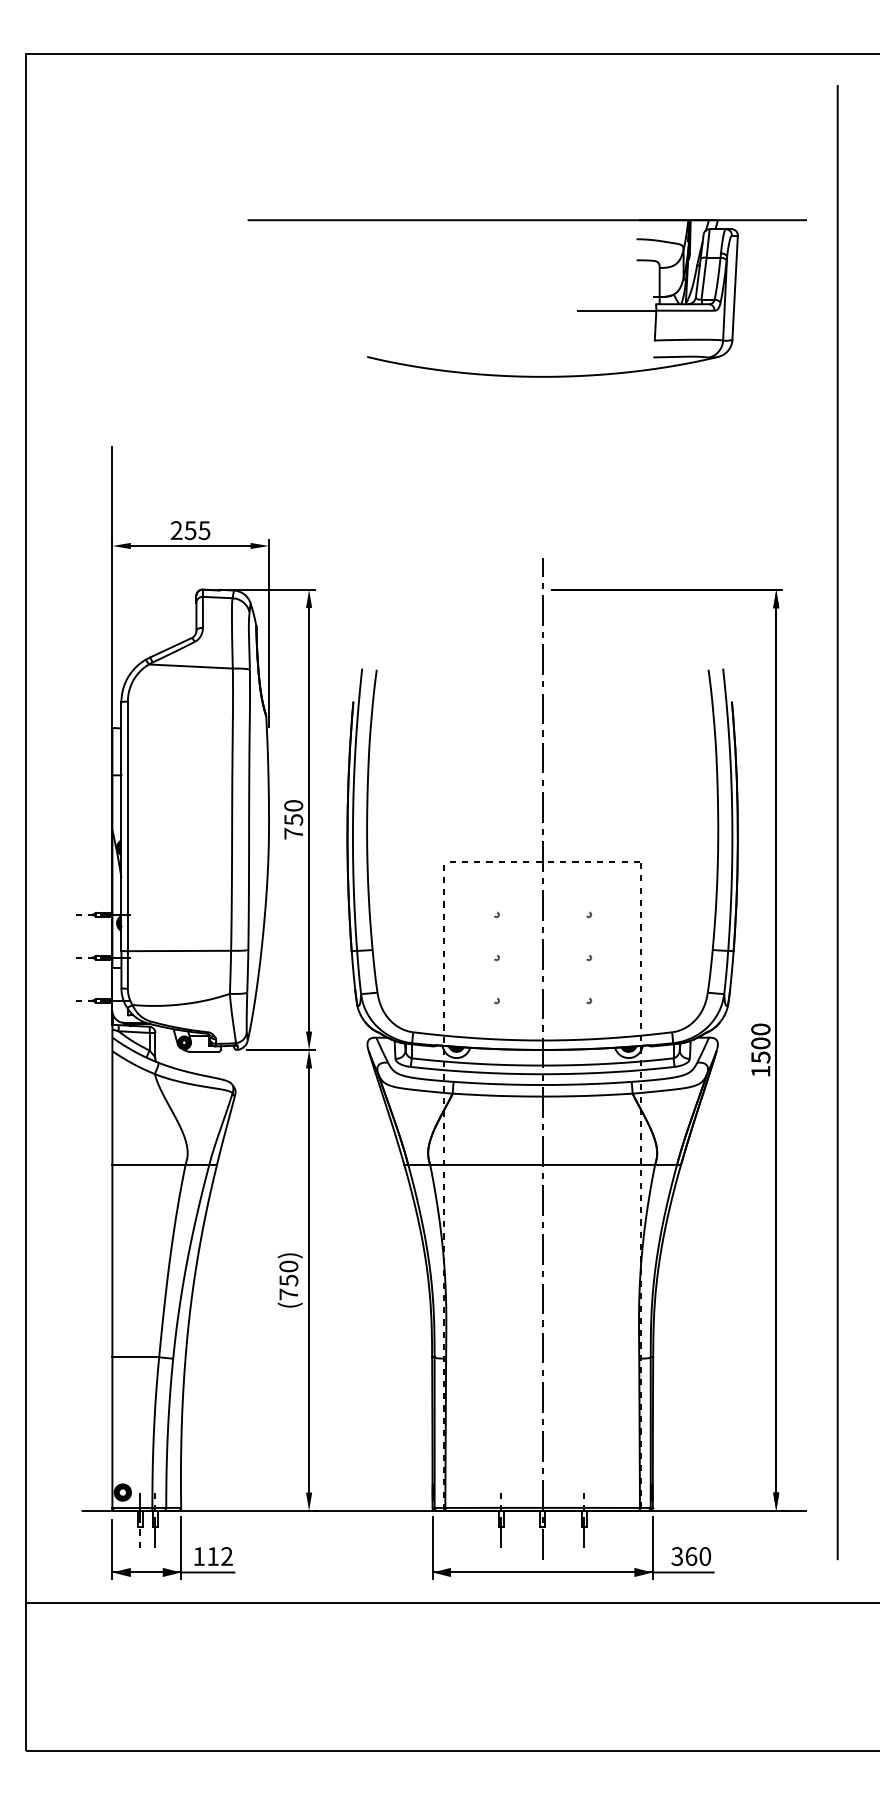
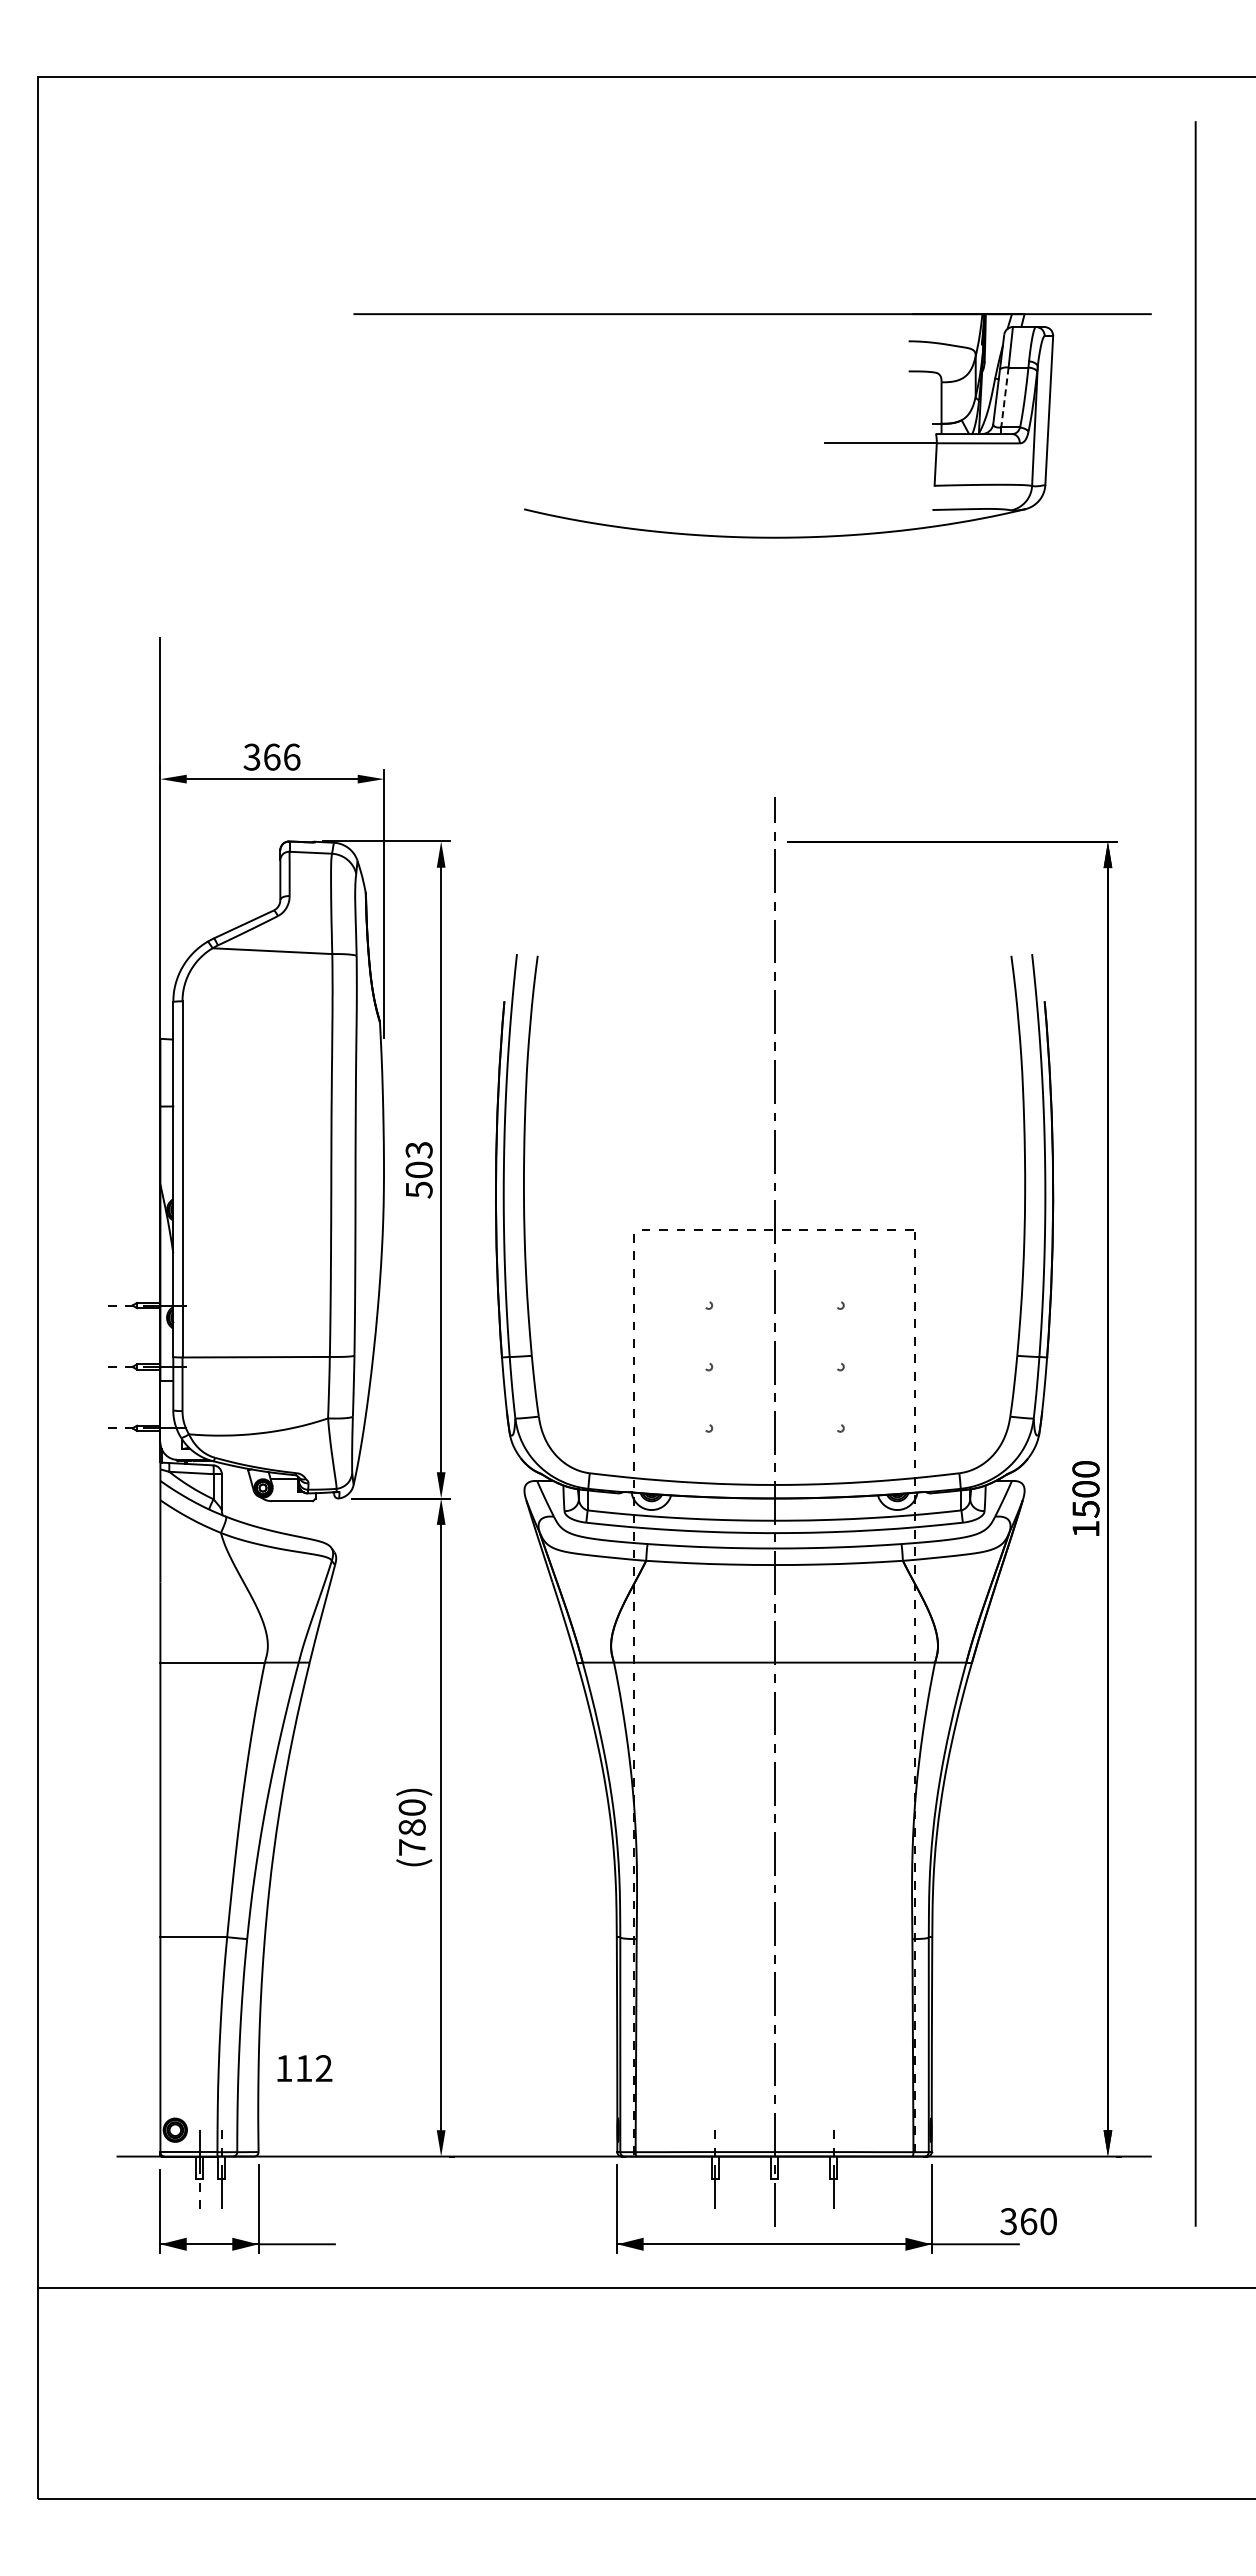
line: (703, 279) -> (1004, 398), solid -> dashed
text: (190, 530) -> (271, 756), 255 -> 366
text: (293, 819) -> (418, 1169), 750 -> 503
text: (288, 1280) -> (411, 1827), (750) -> (780)
text: (213, 1556) -> (304, 2068), moved
text: (691, 1556) -> (1028, 2221), moved

